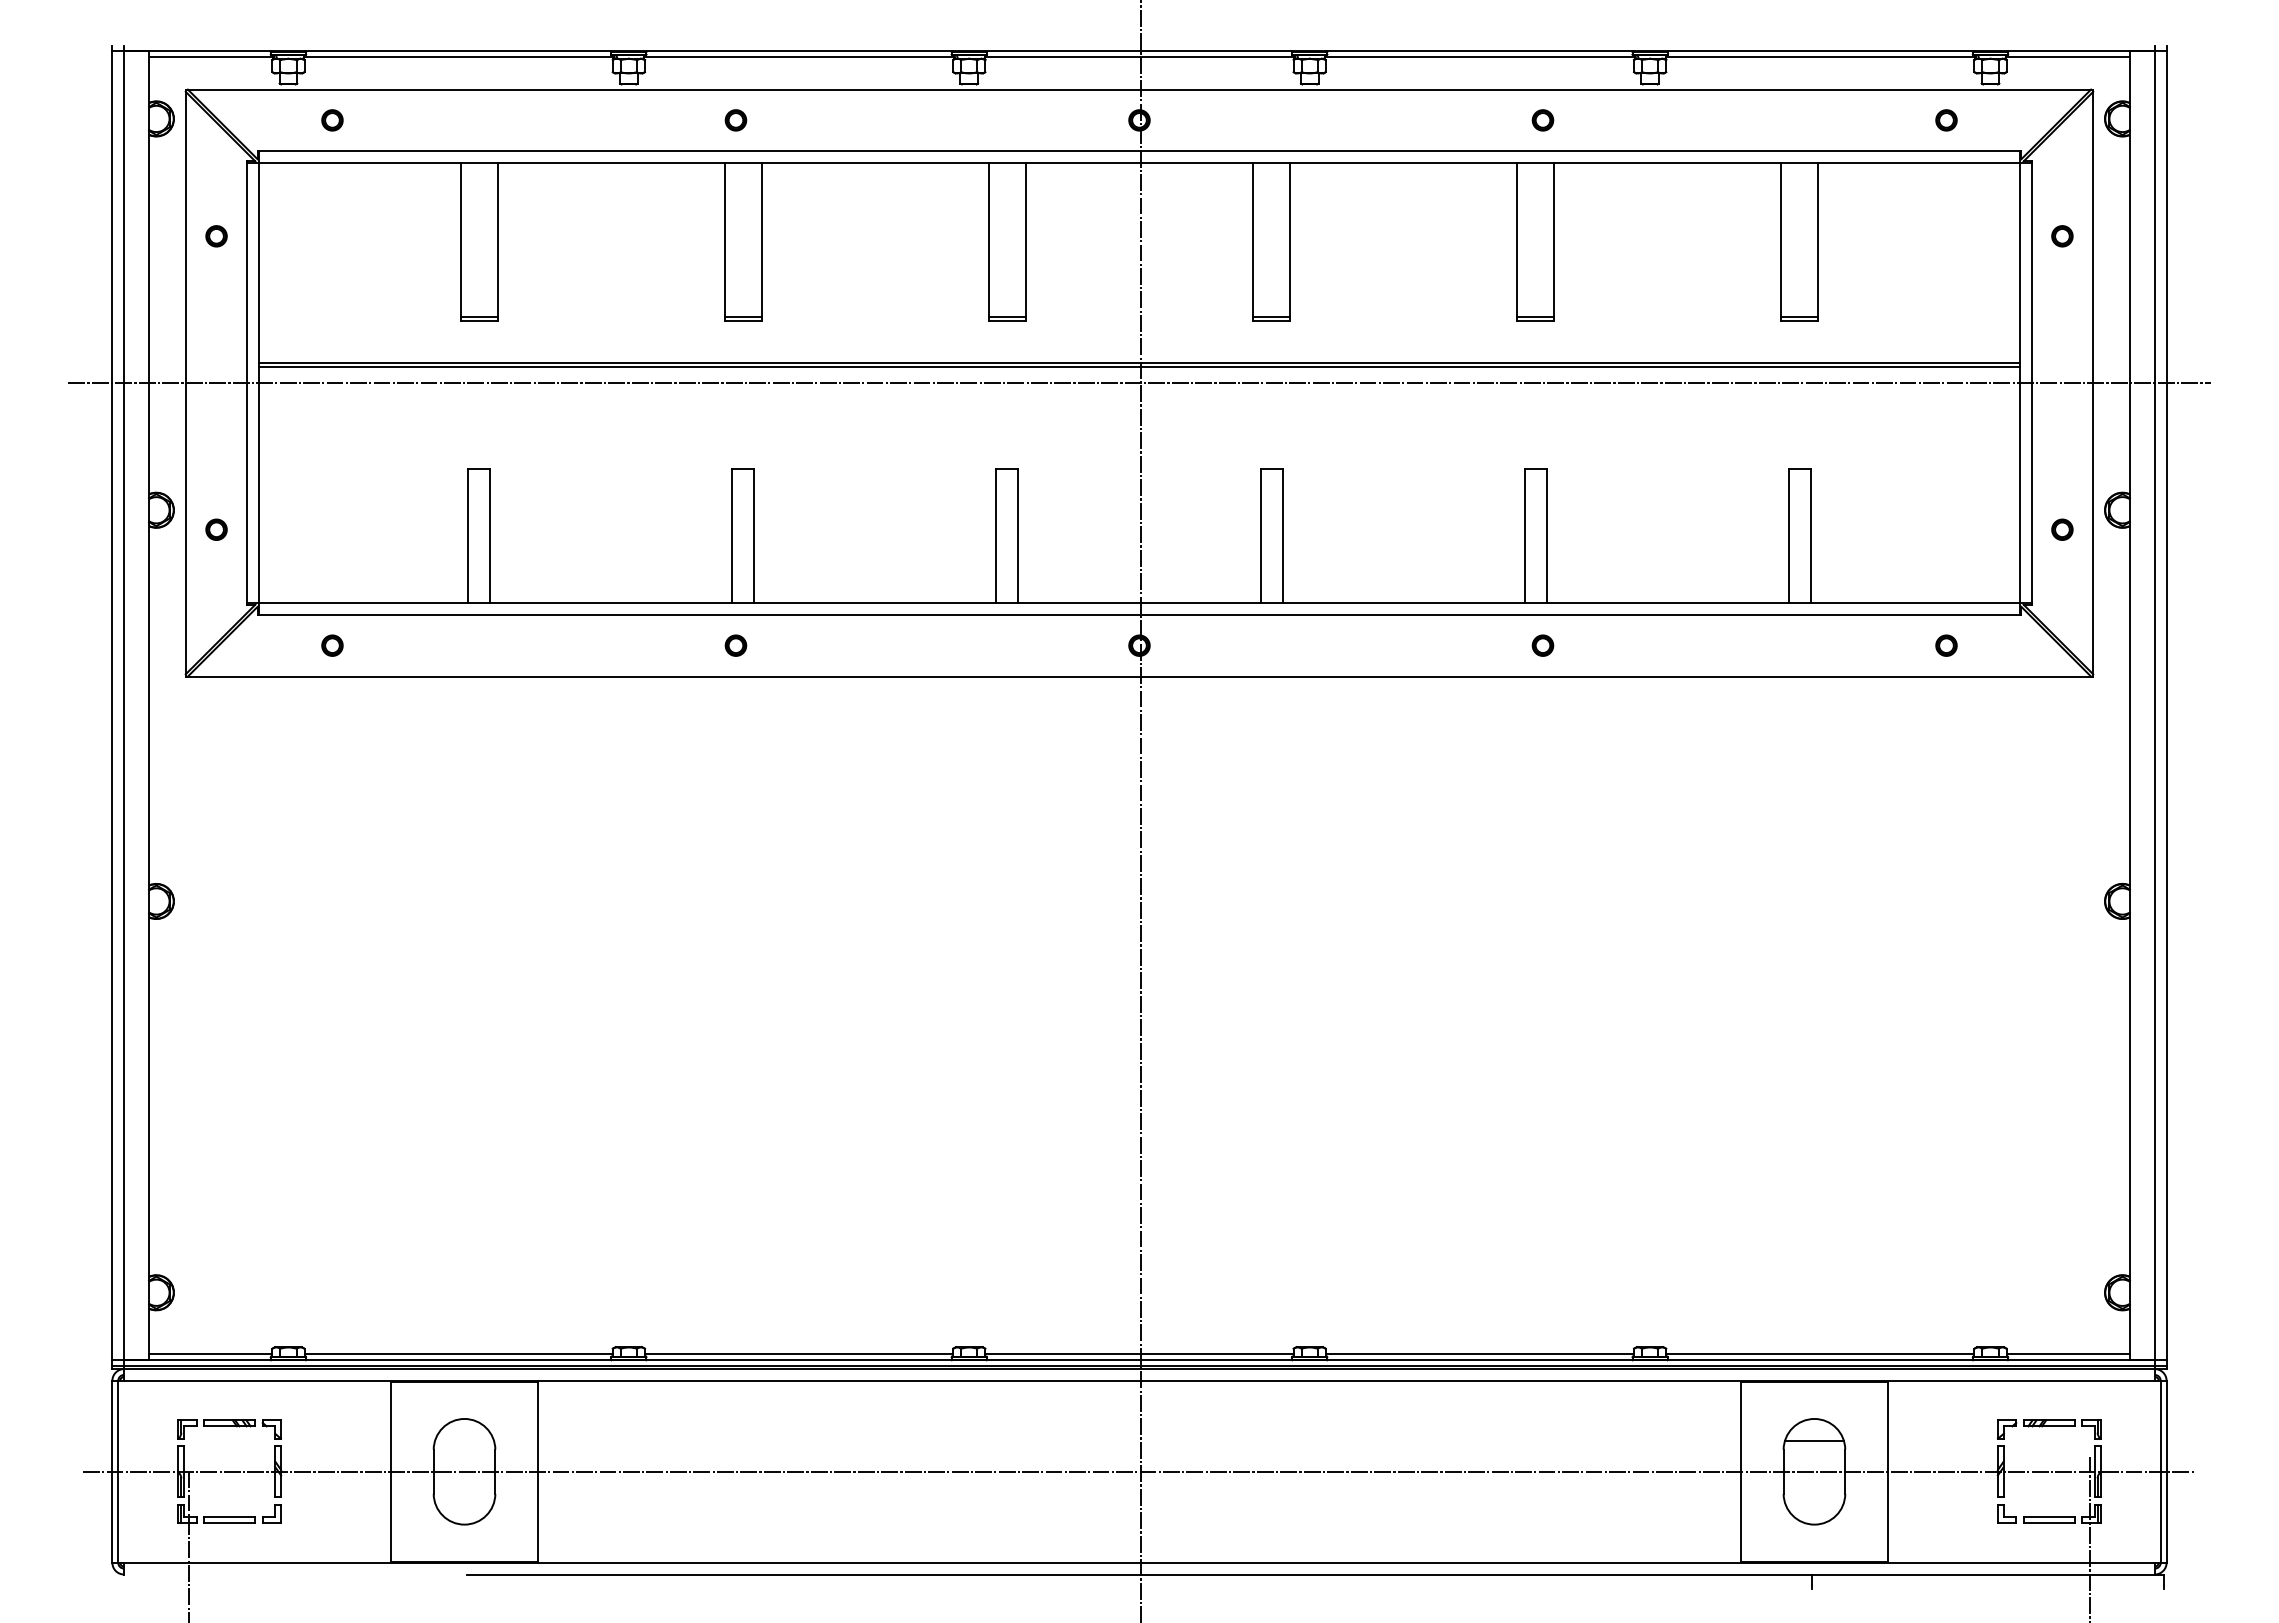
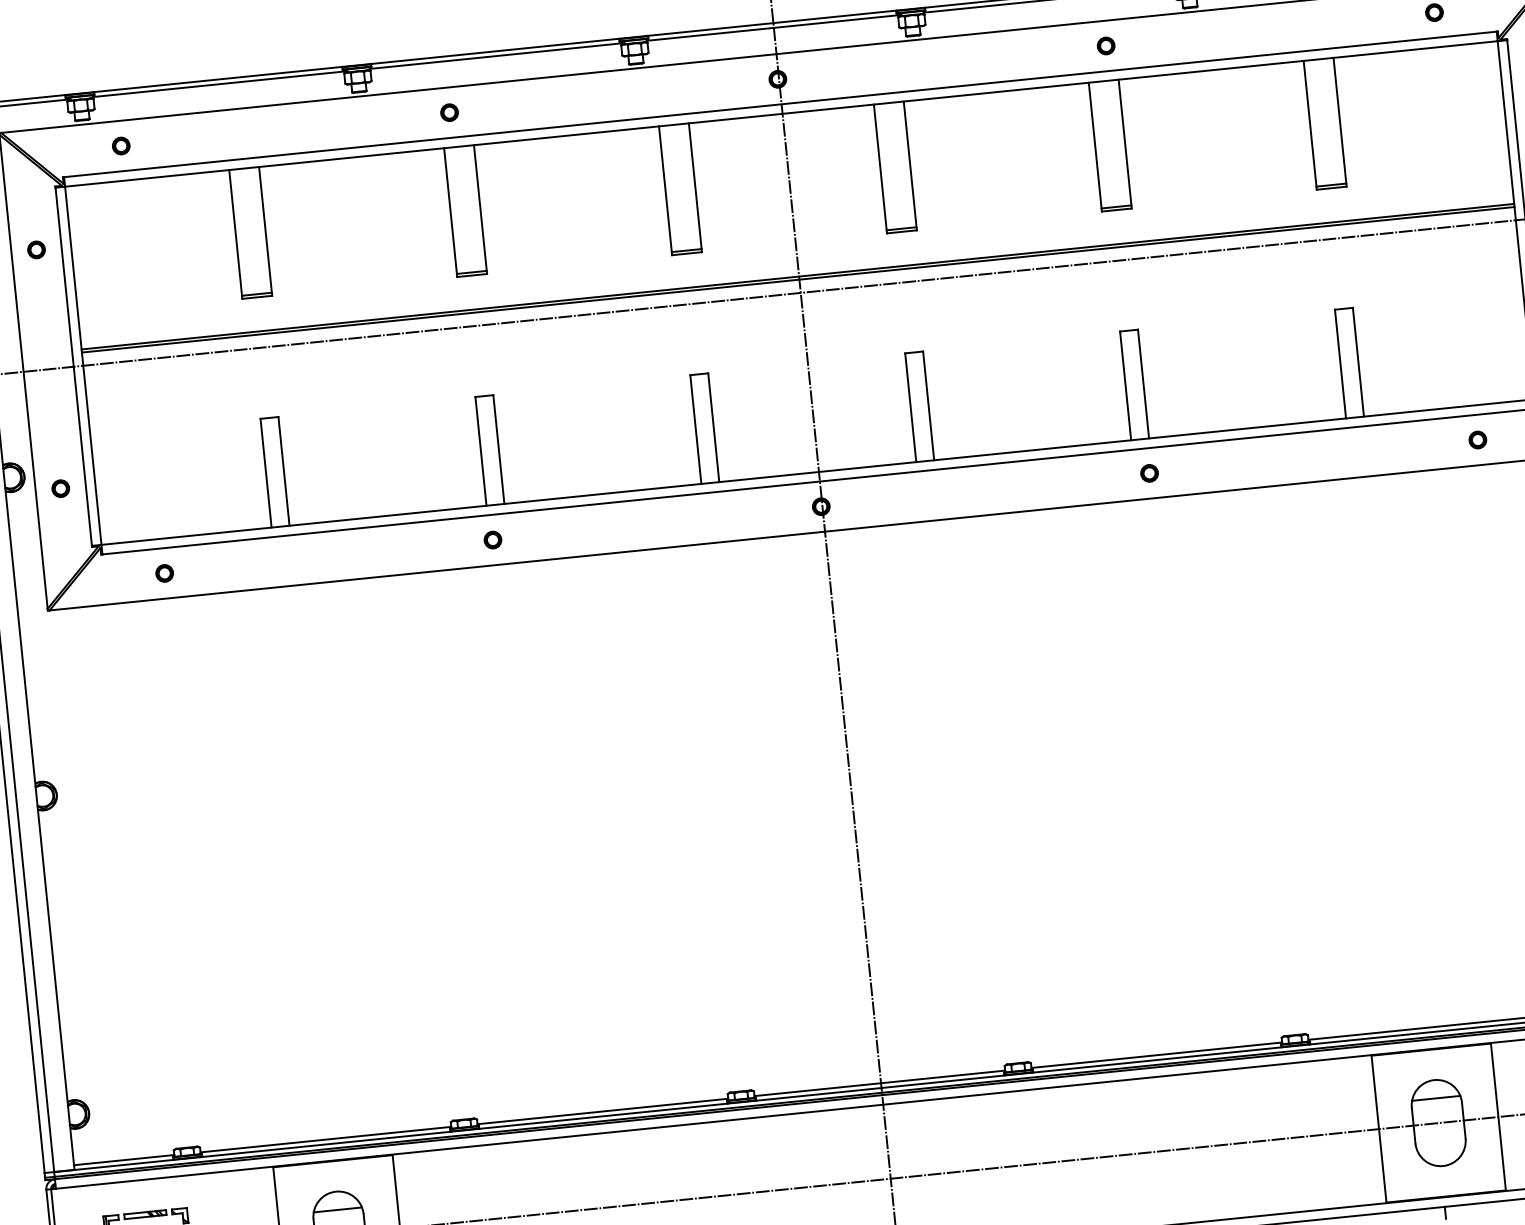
line: (464, 1441) -> (337, 1209), added

